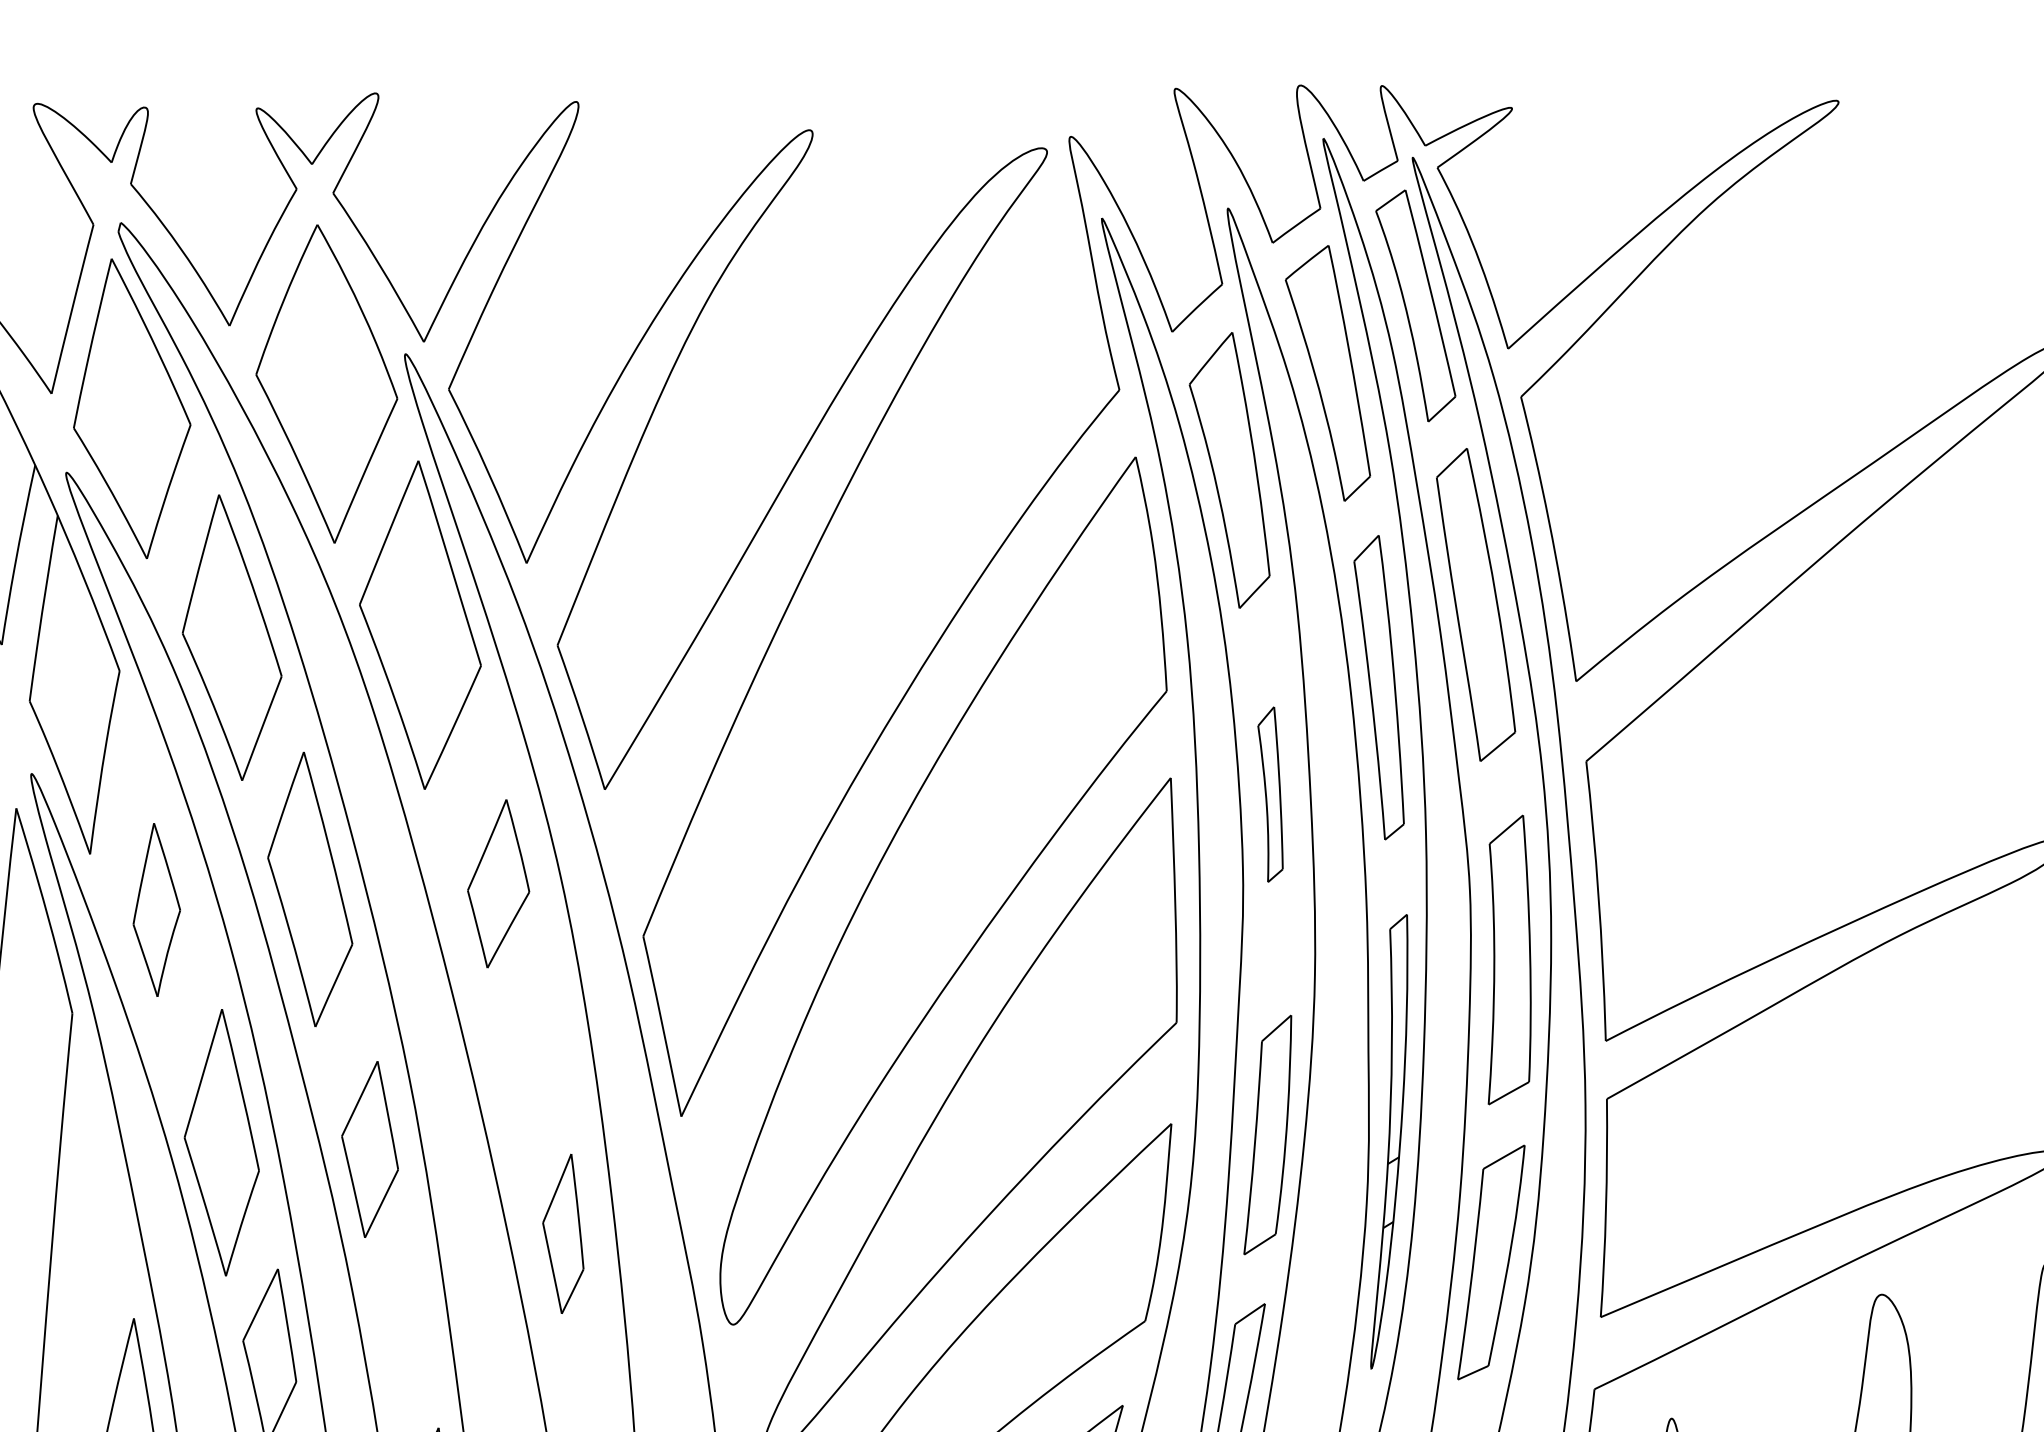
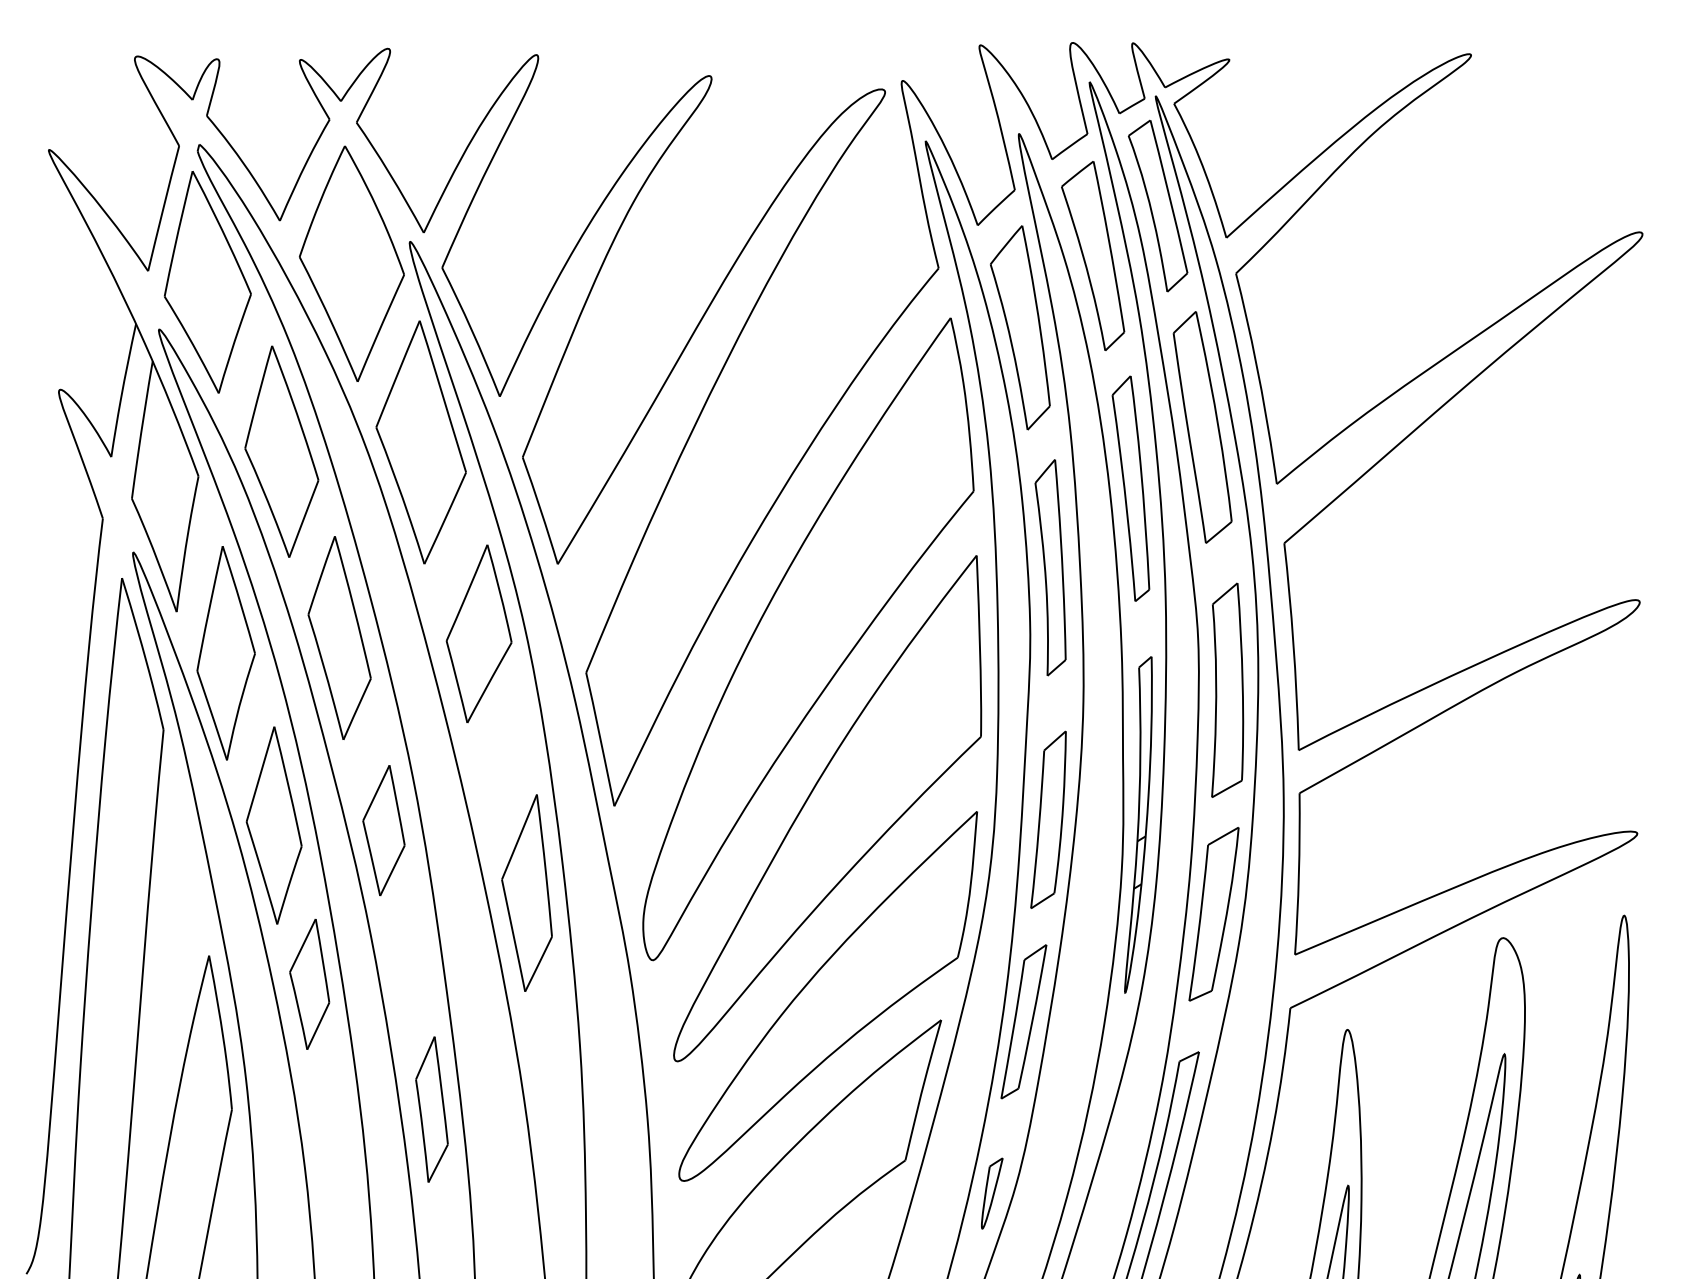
part: (1270, 794) -> (1050, 567), size x1.67
part: (497, 883) -> (478, 633), size x1.43
part: (156, 910) -> (225, 653), size x1.67
part: (562, 1233) -> (526, 892), size x1.67

